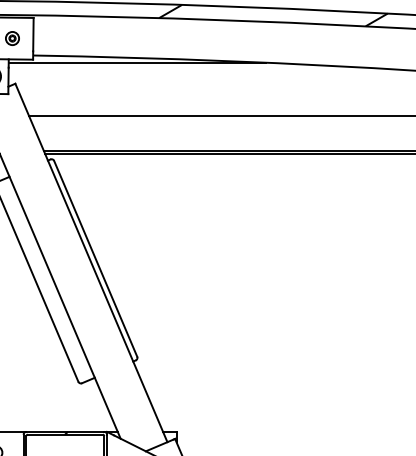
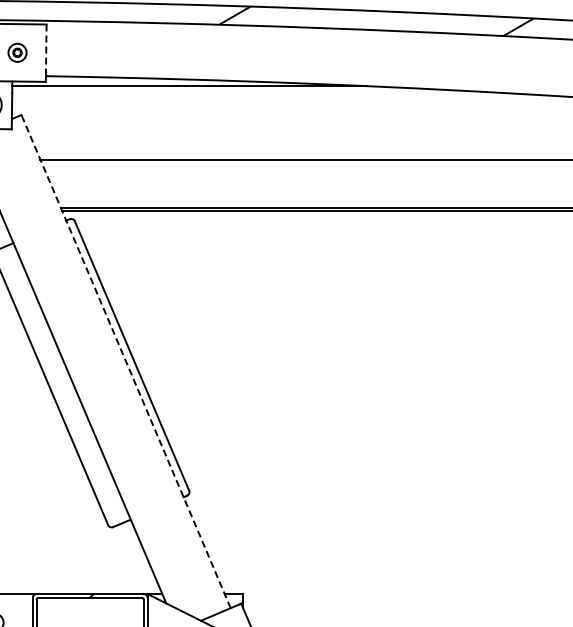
line: (33, 34) -> (46, 47), solid -> dashed
line: (91, 262) -> (126, 361), solid -> dashed

